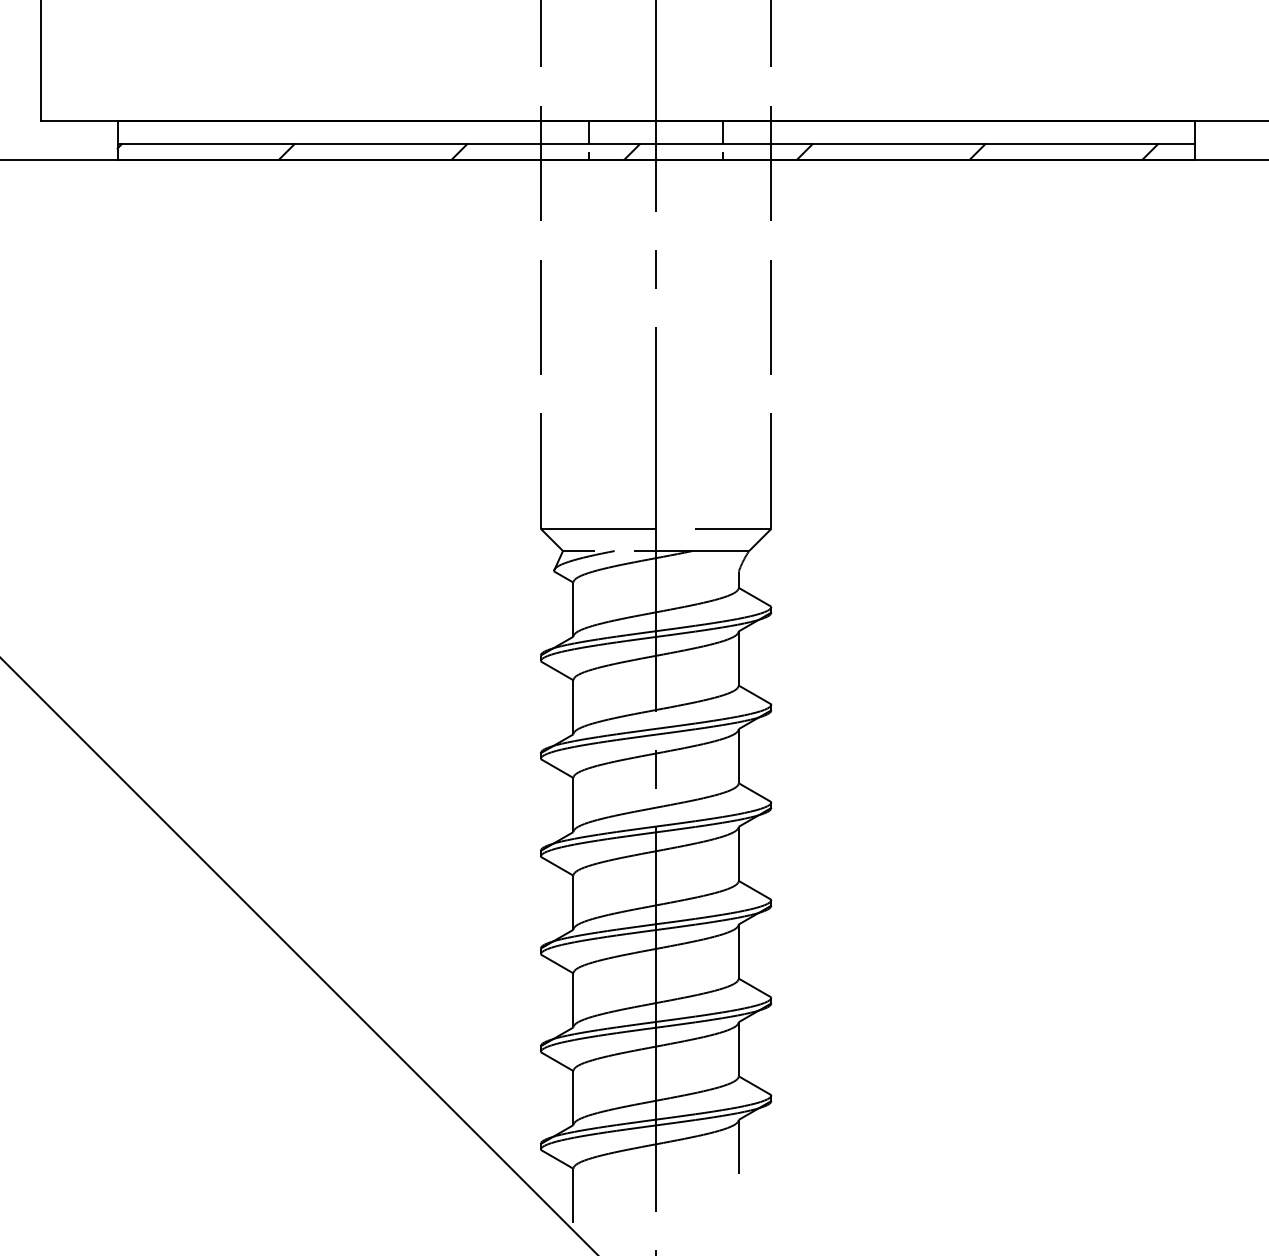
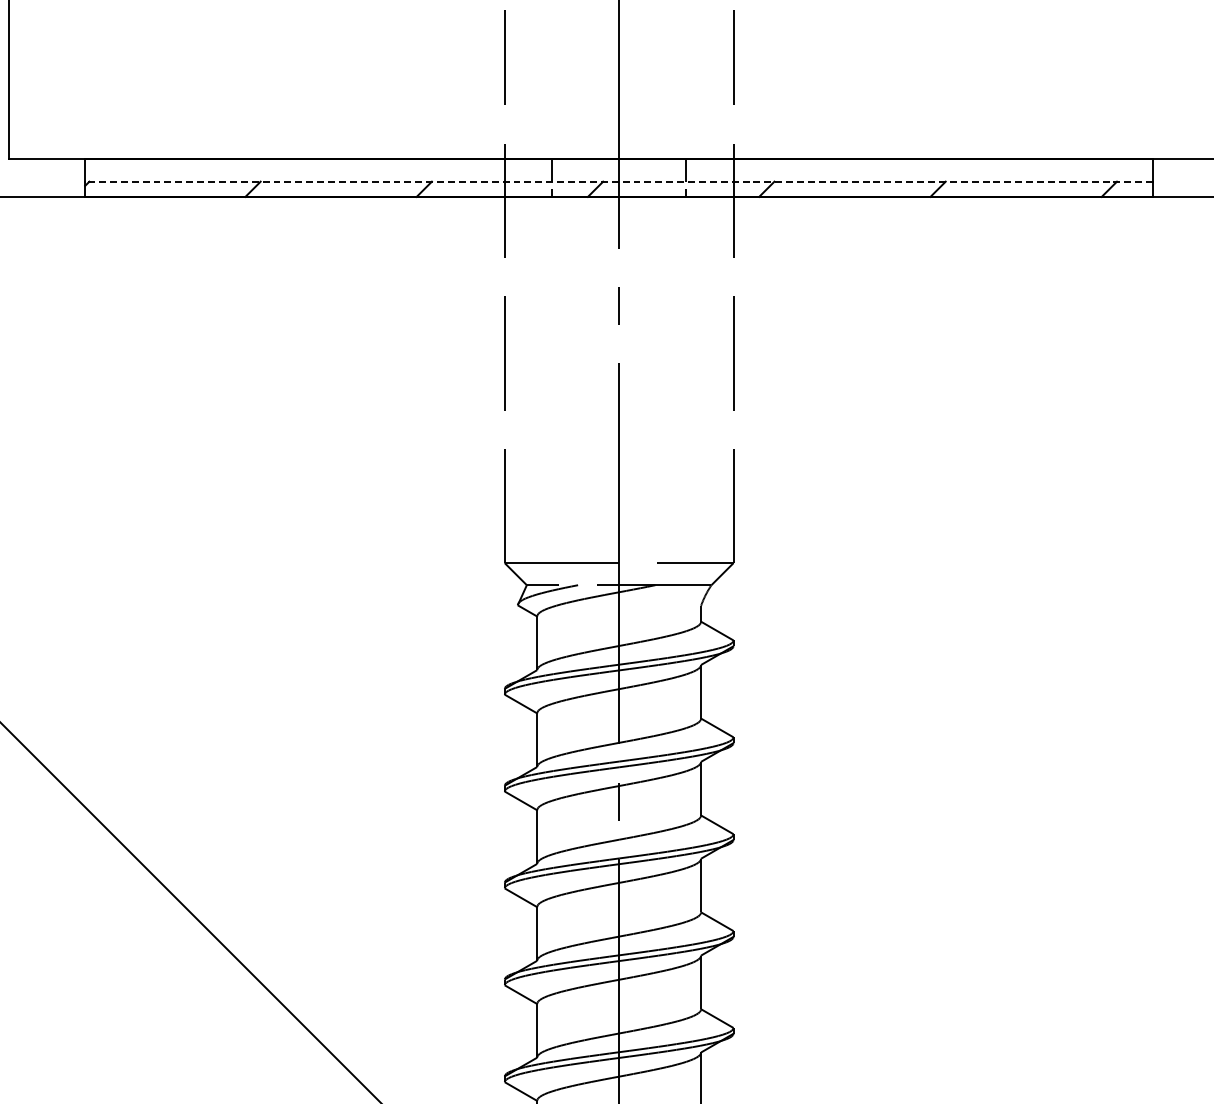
line: (655, 144) -> (618, 182), solid -> dashed

